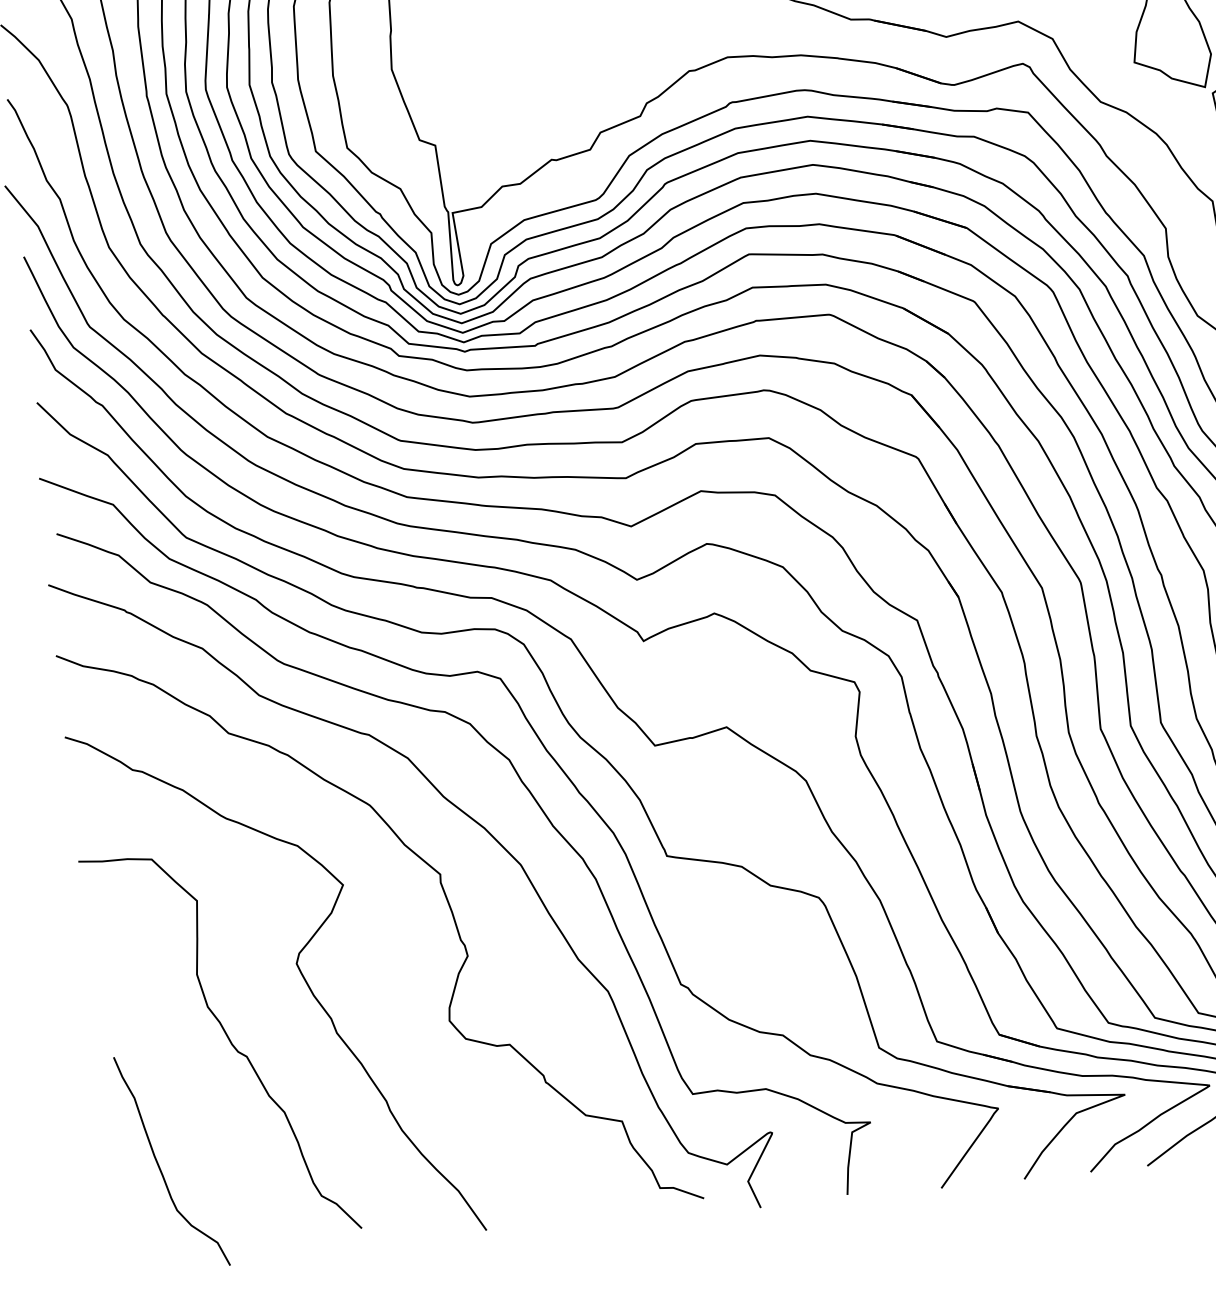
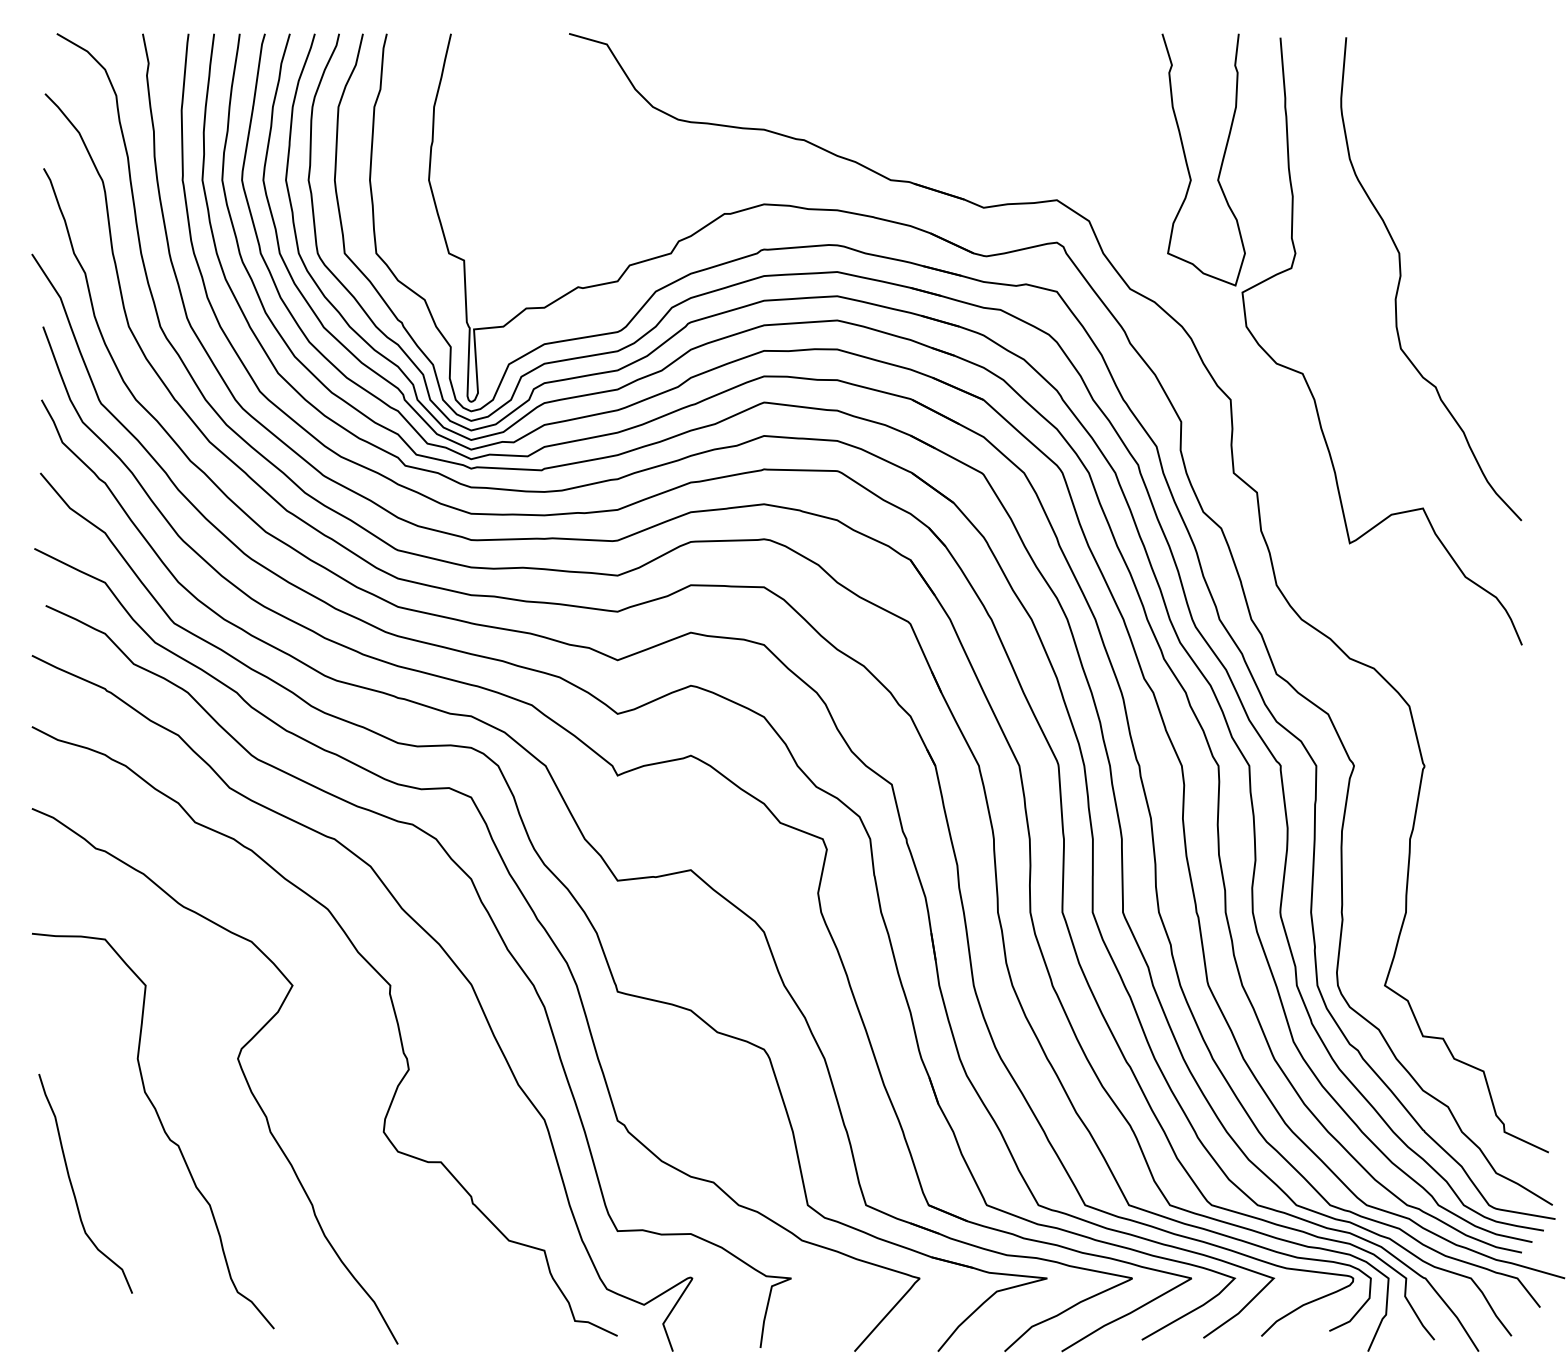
curve: (160, 1166) -> (73, 1187), moved

